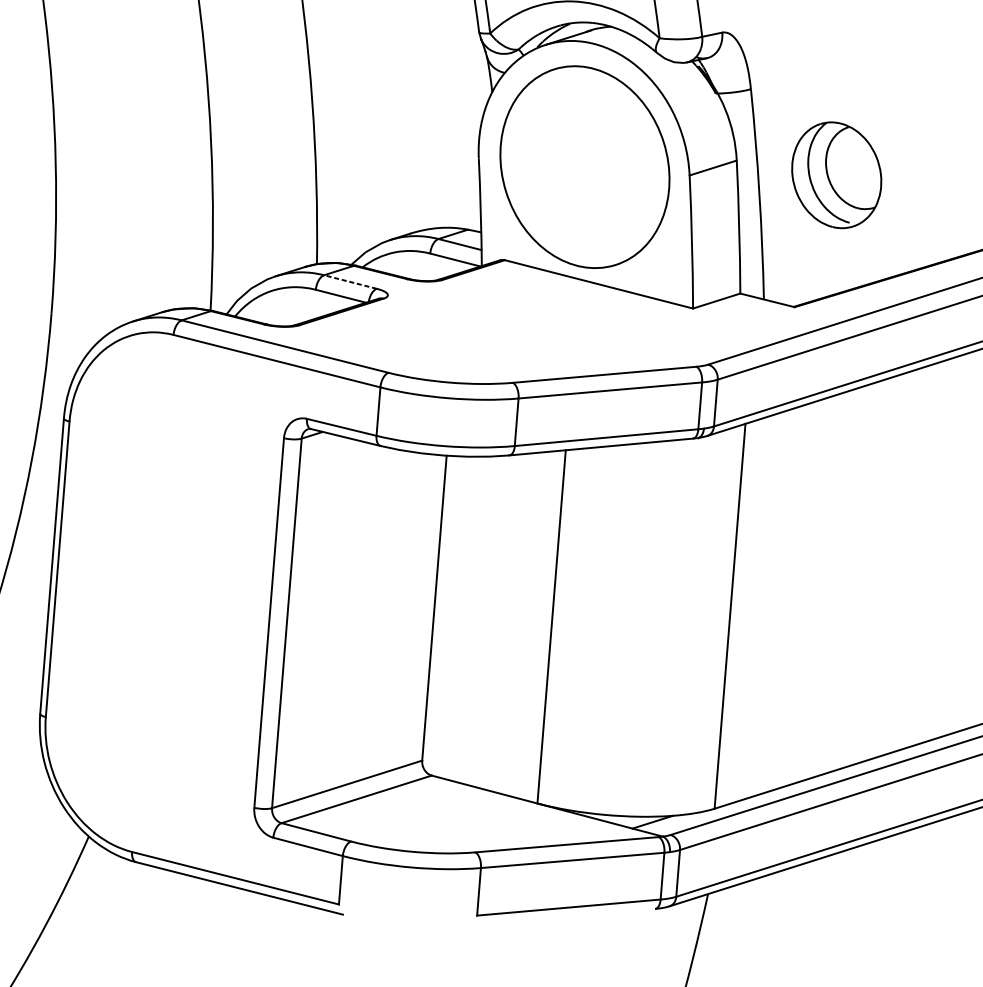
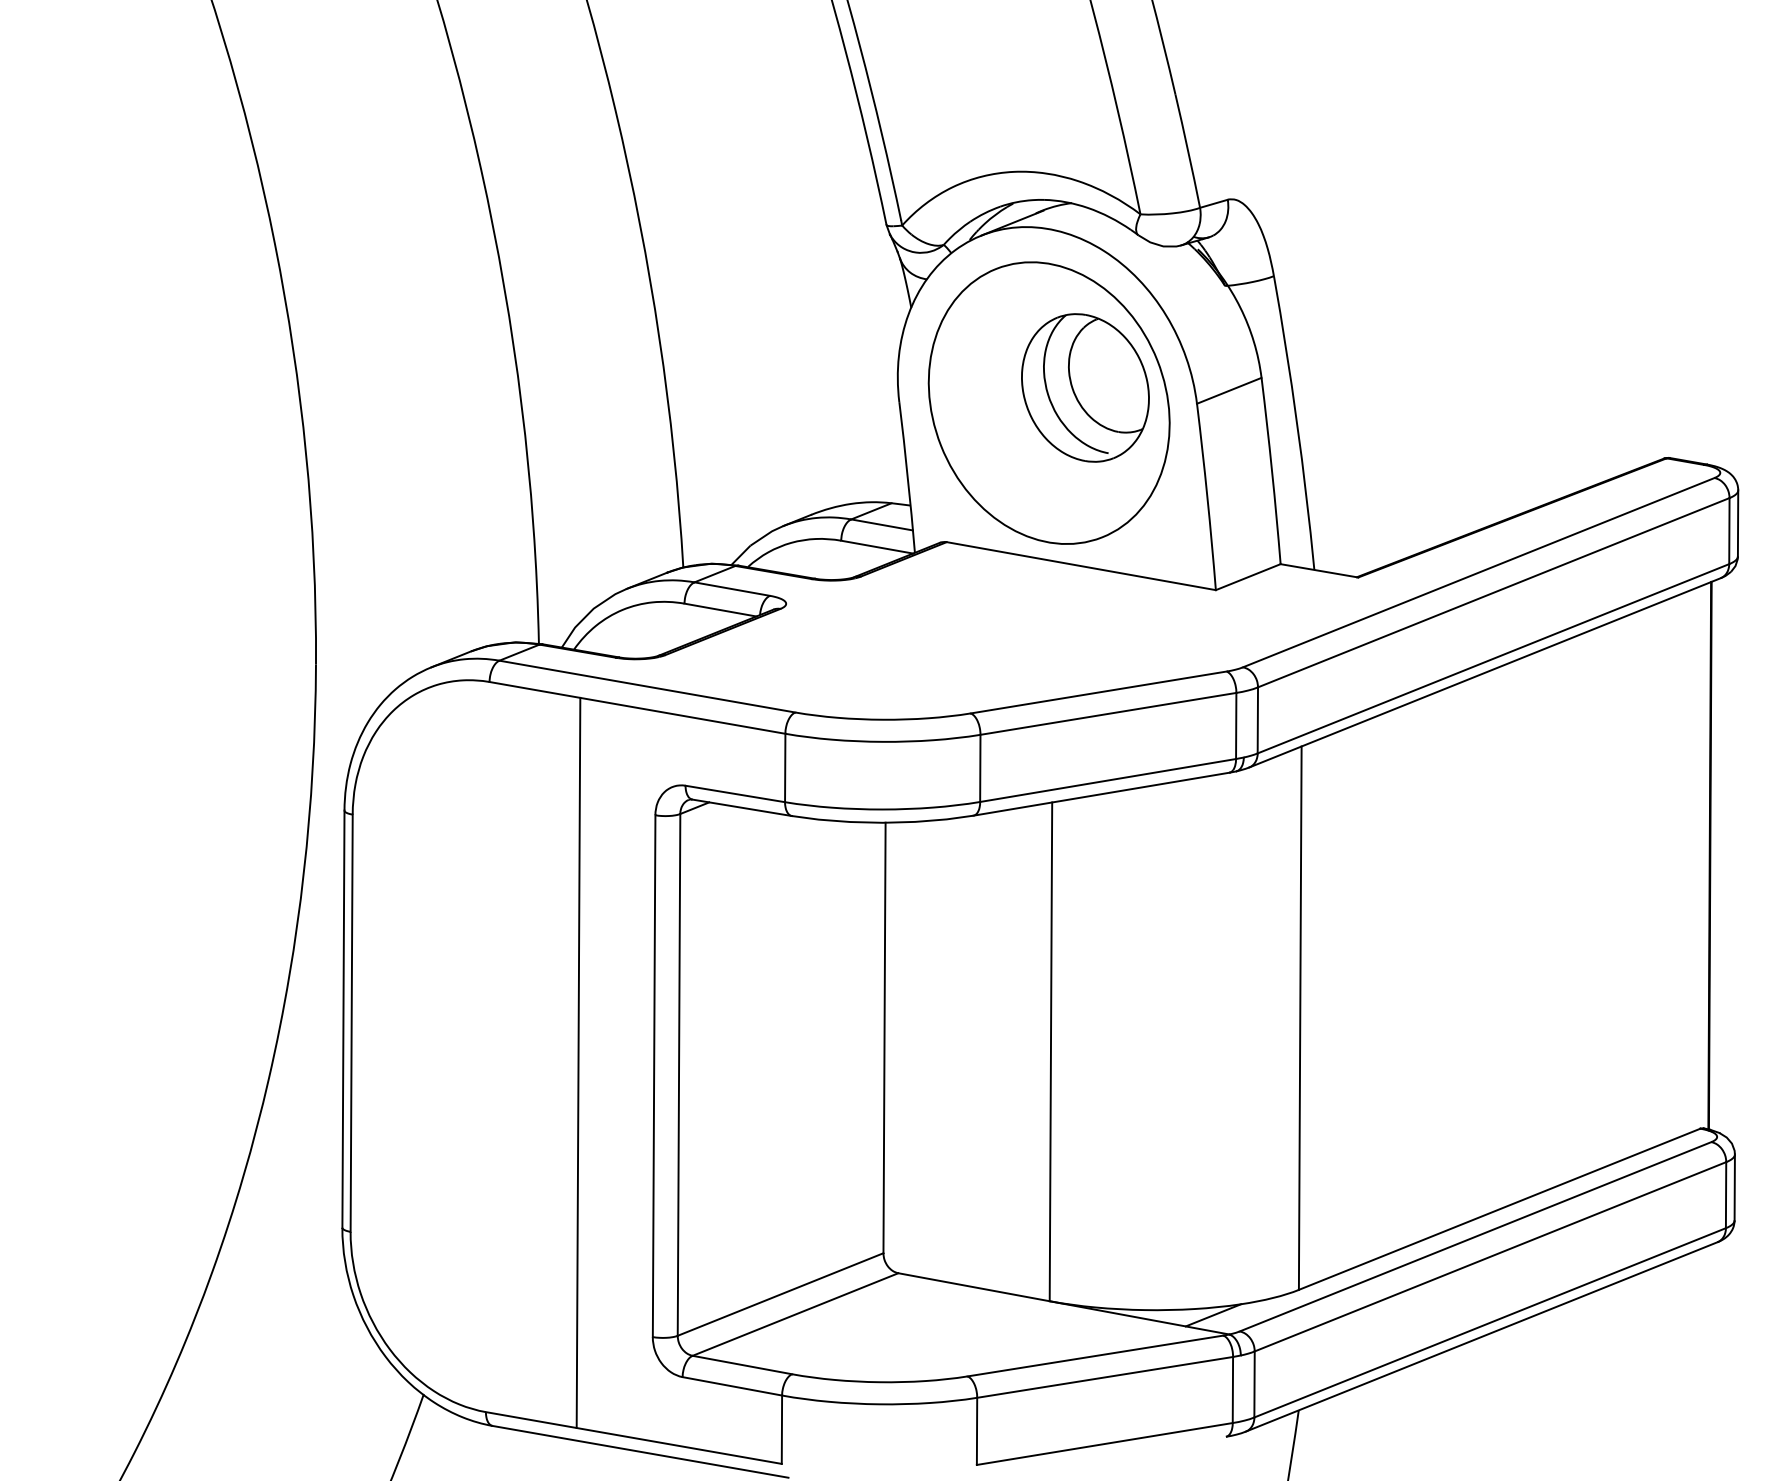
part: (836, 174) -> (1085, 387), moved
line: (349, 282) -> (731, 589), dashed -> solid
line: (216, 609) -> (578, 1062), added

